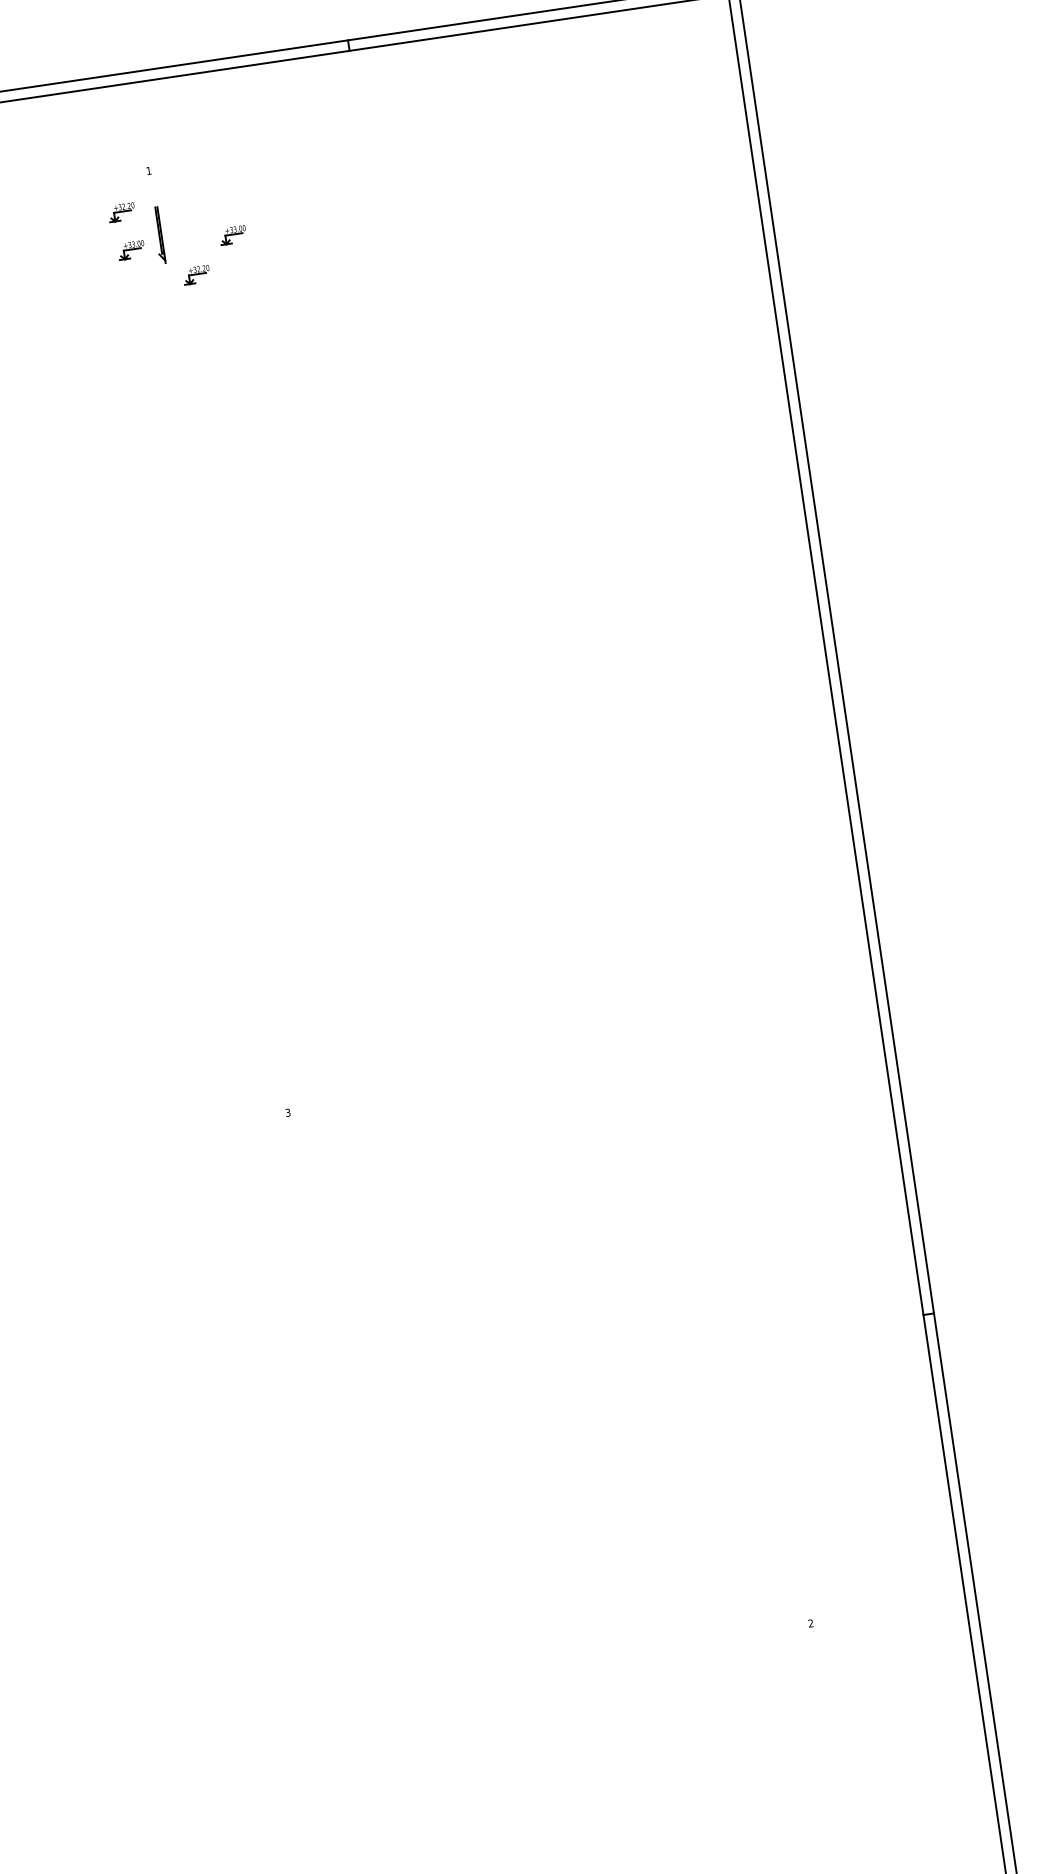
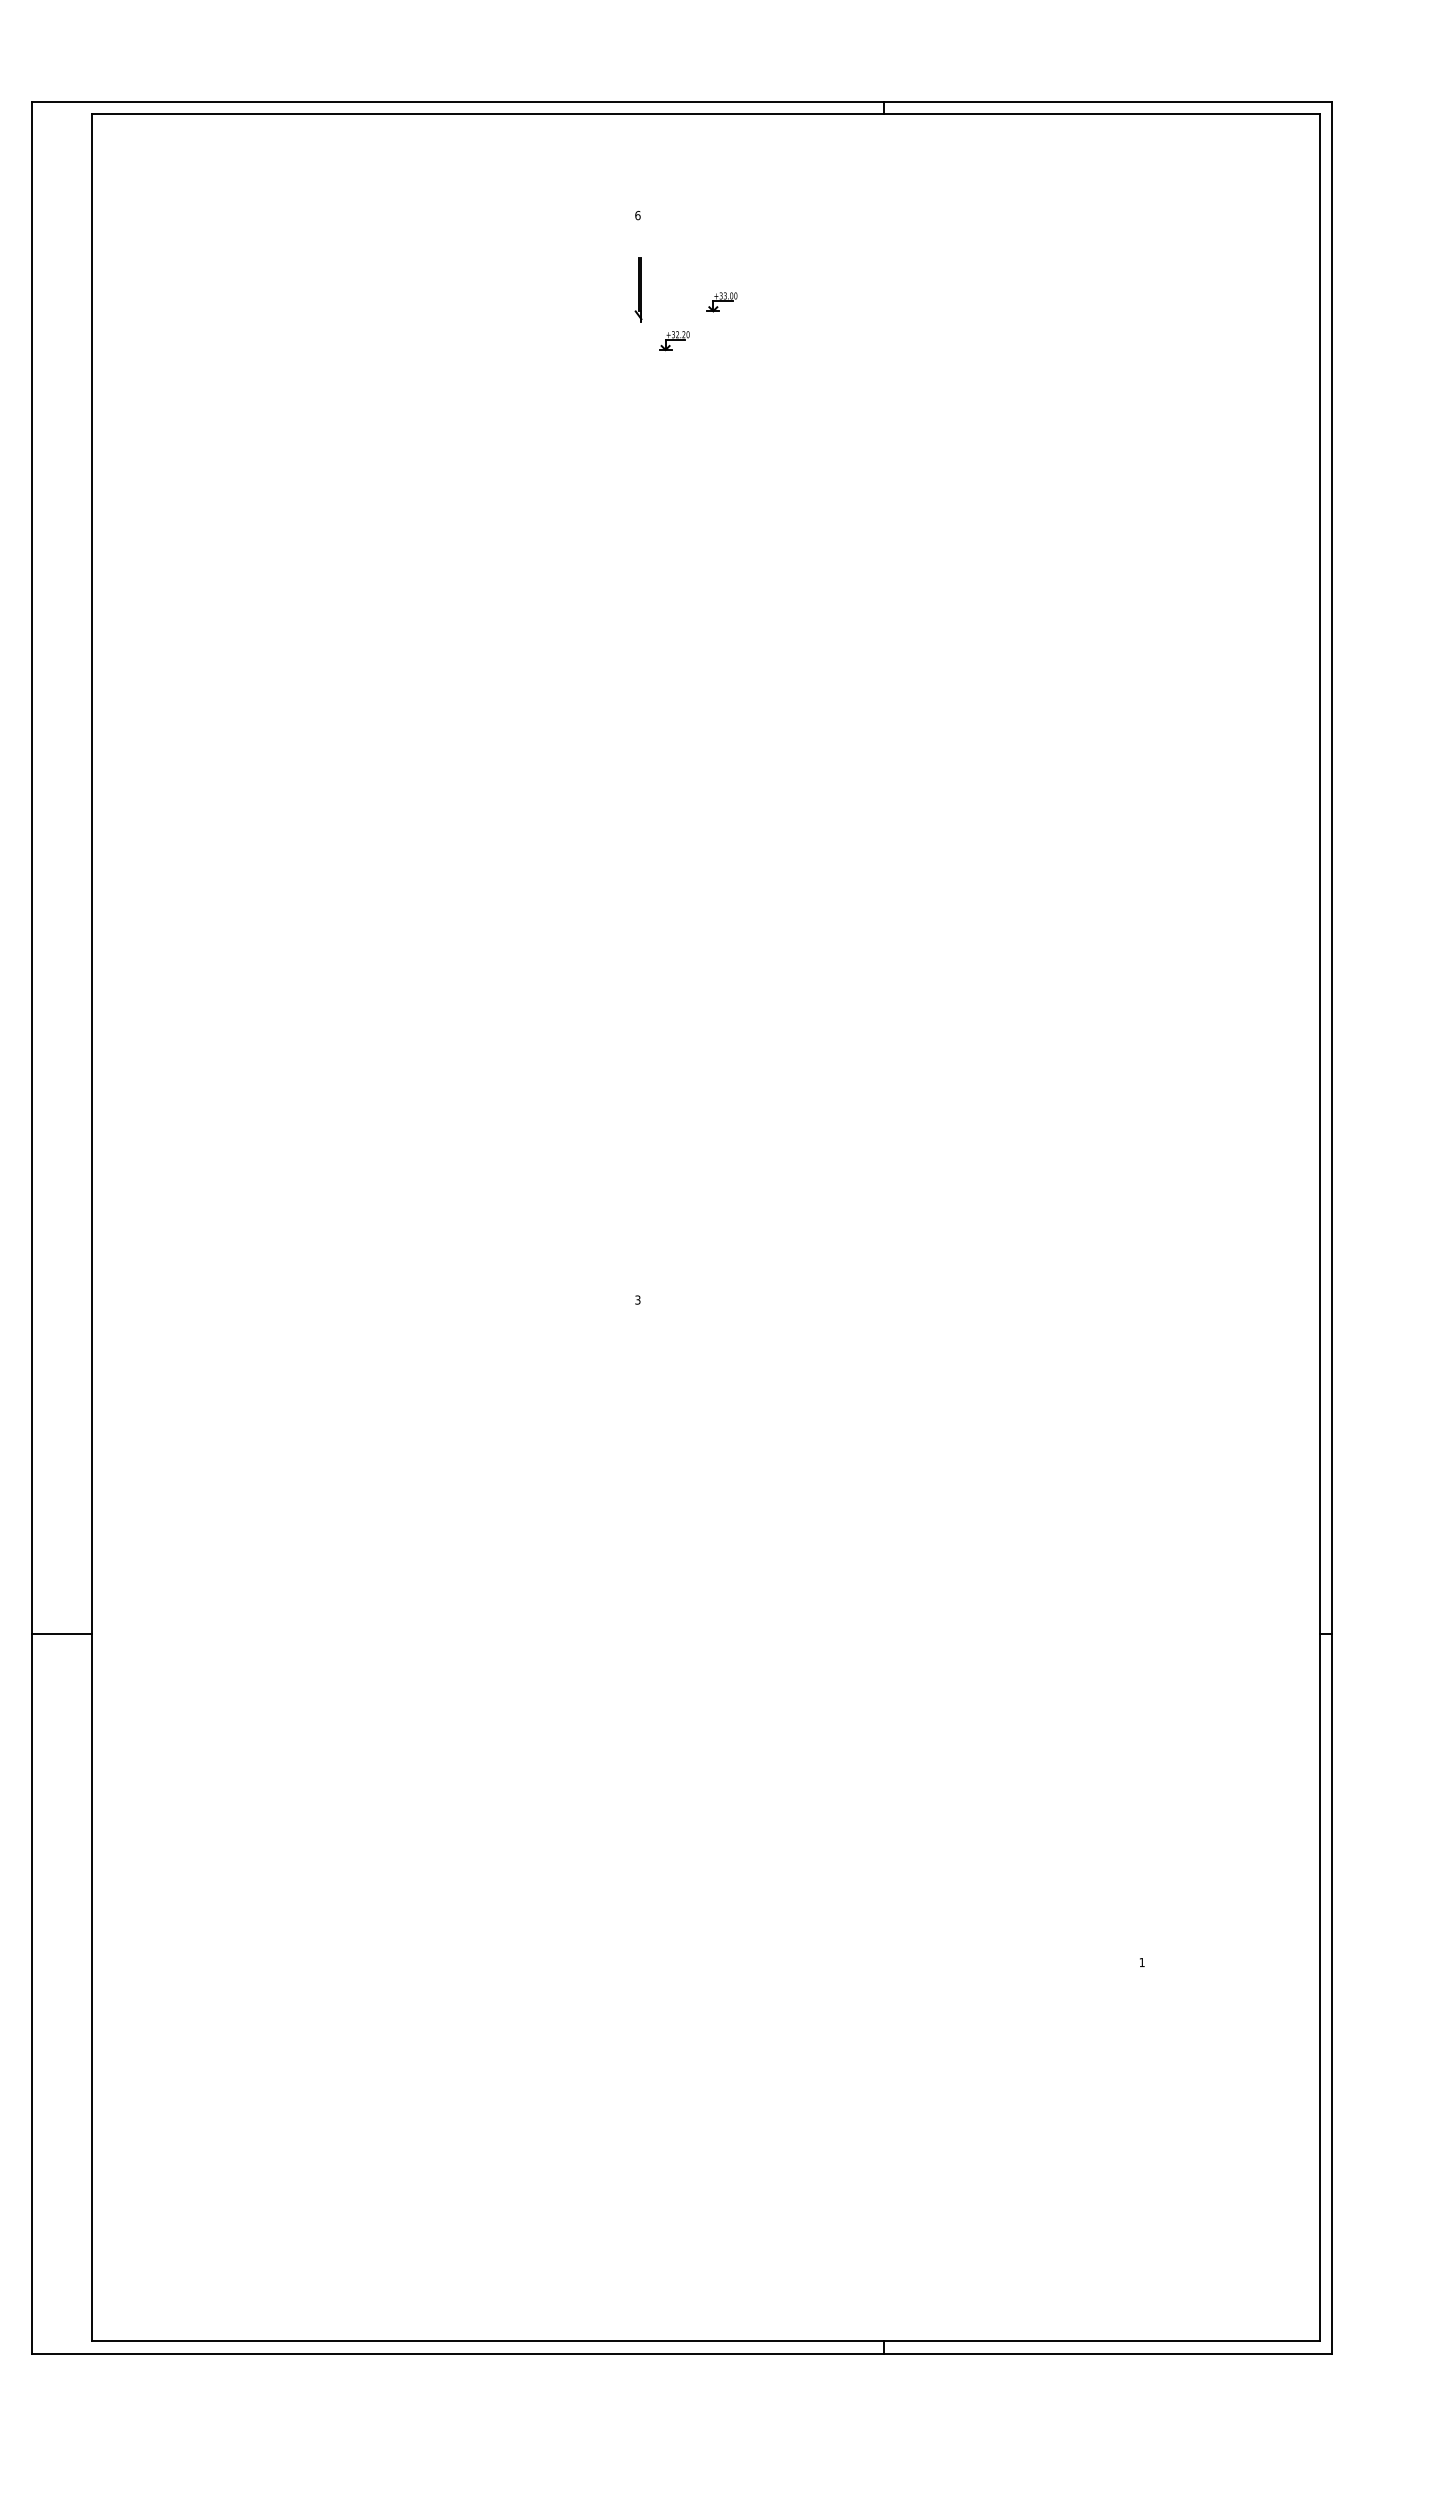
text: (148, 170) -> (637, 215), 1 -> 6
part: (121, 213) -> (600, 258), removed
part: (131, 250) -> (604, 302), removed
text: (810, 1622) -> (1141, 1961), 2 -> 1

